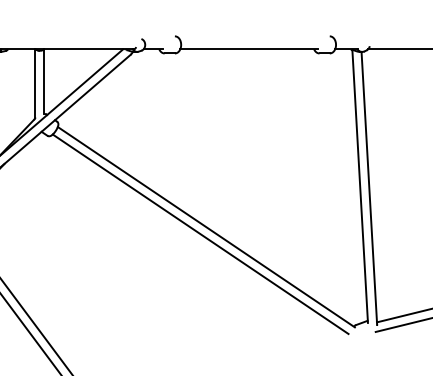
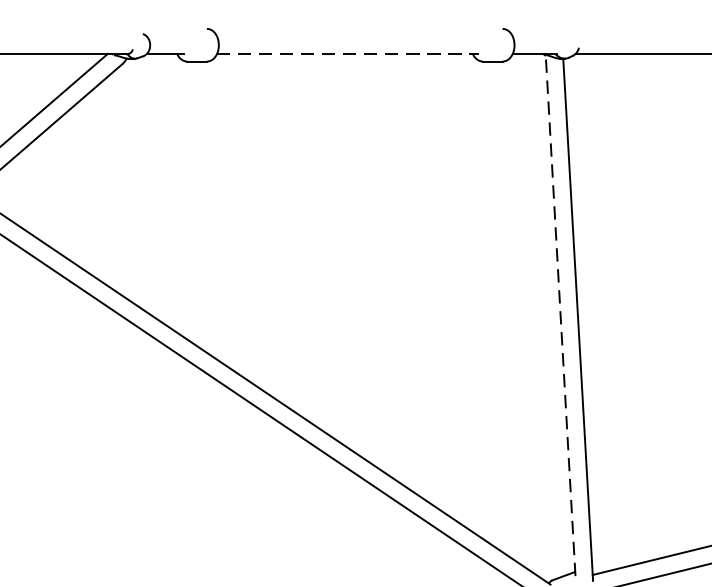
line: (248, 49) -> (347, 54), solid -> dashed
line: (360, 186) -> (561, 315), solid -> dashed

